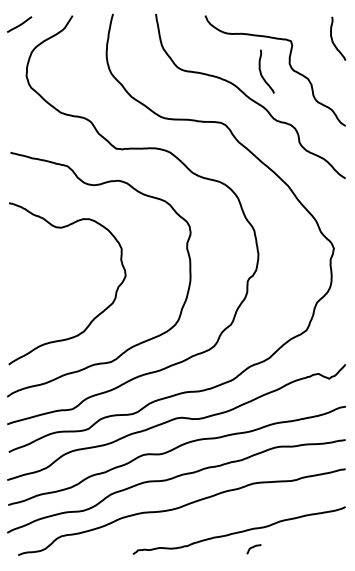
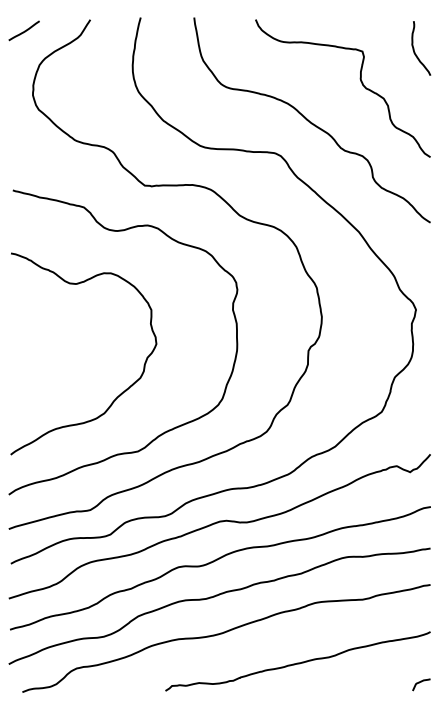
curve: (261, 71) -> (325, 89), removed
curve: (254, 547) -> (421, 682), moved

